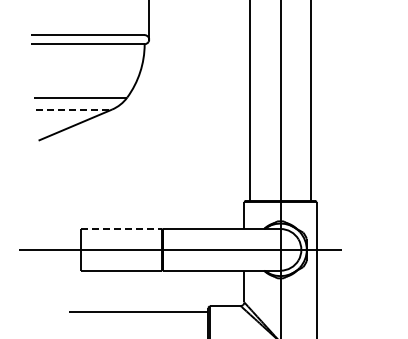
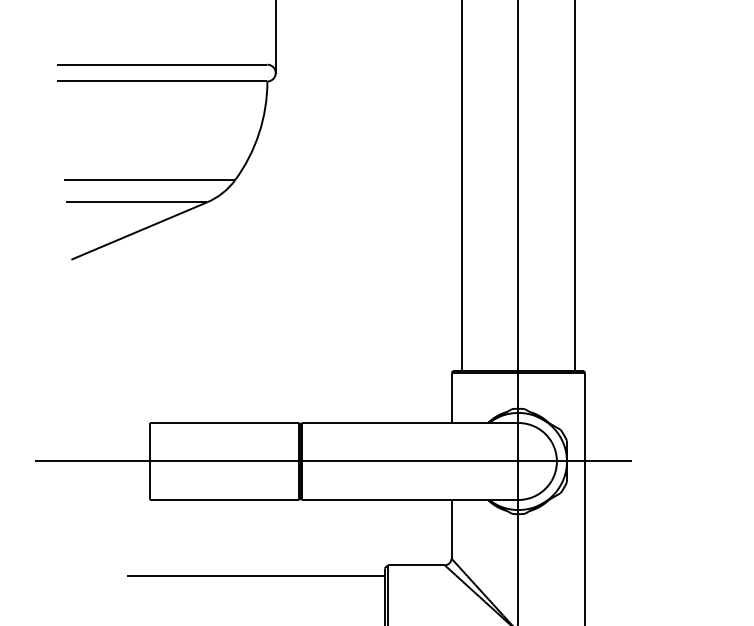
line: (74, 109) -> (137, 202), dashed -> solid
line: (122, 229) -> (226, 423), dashed -> solid

